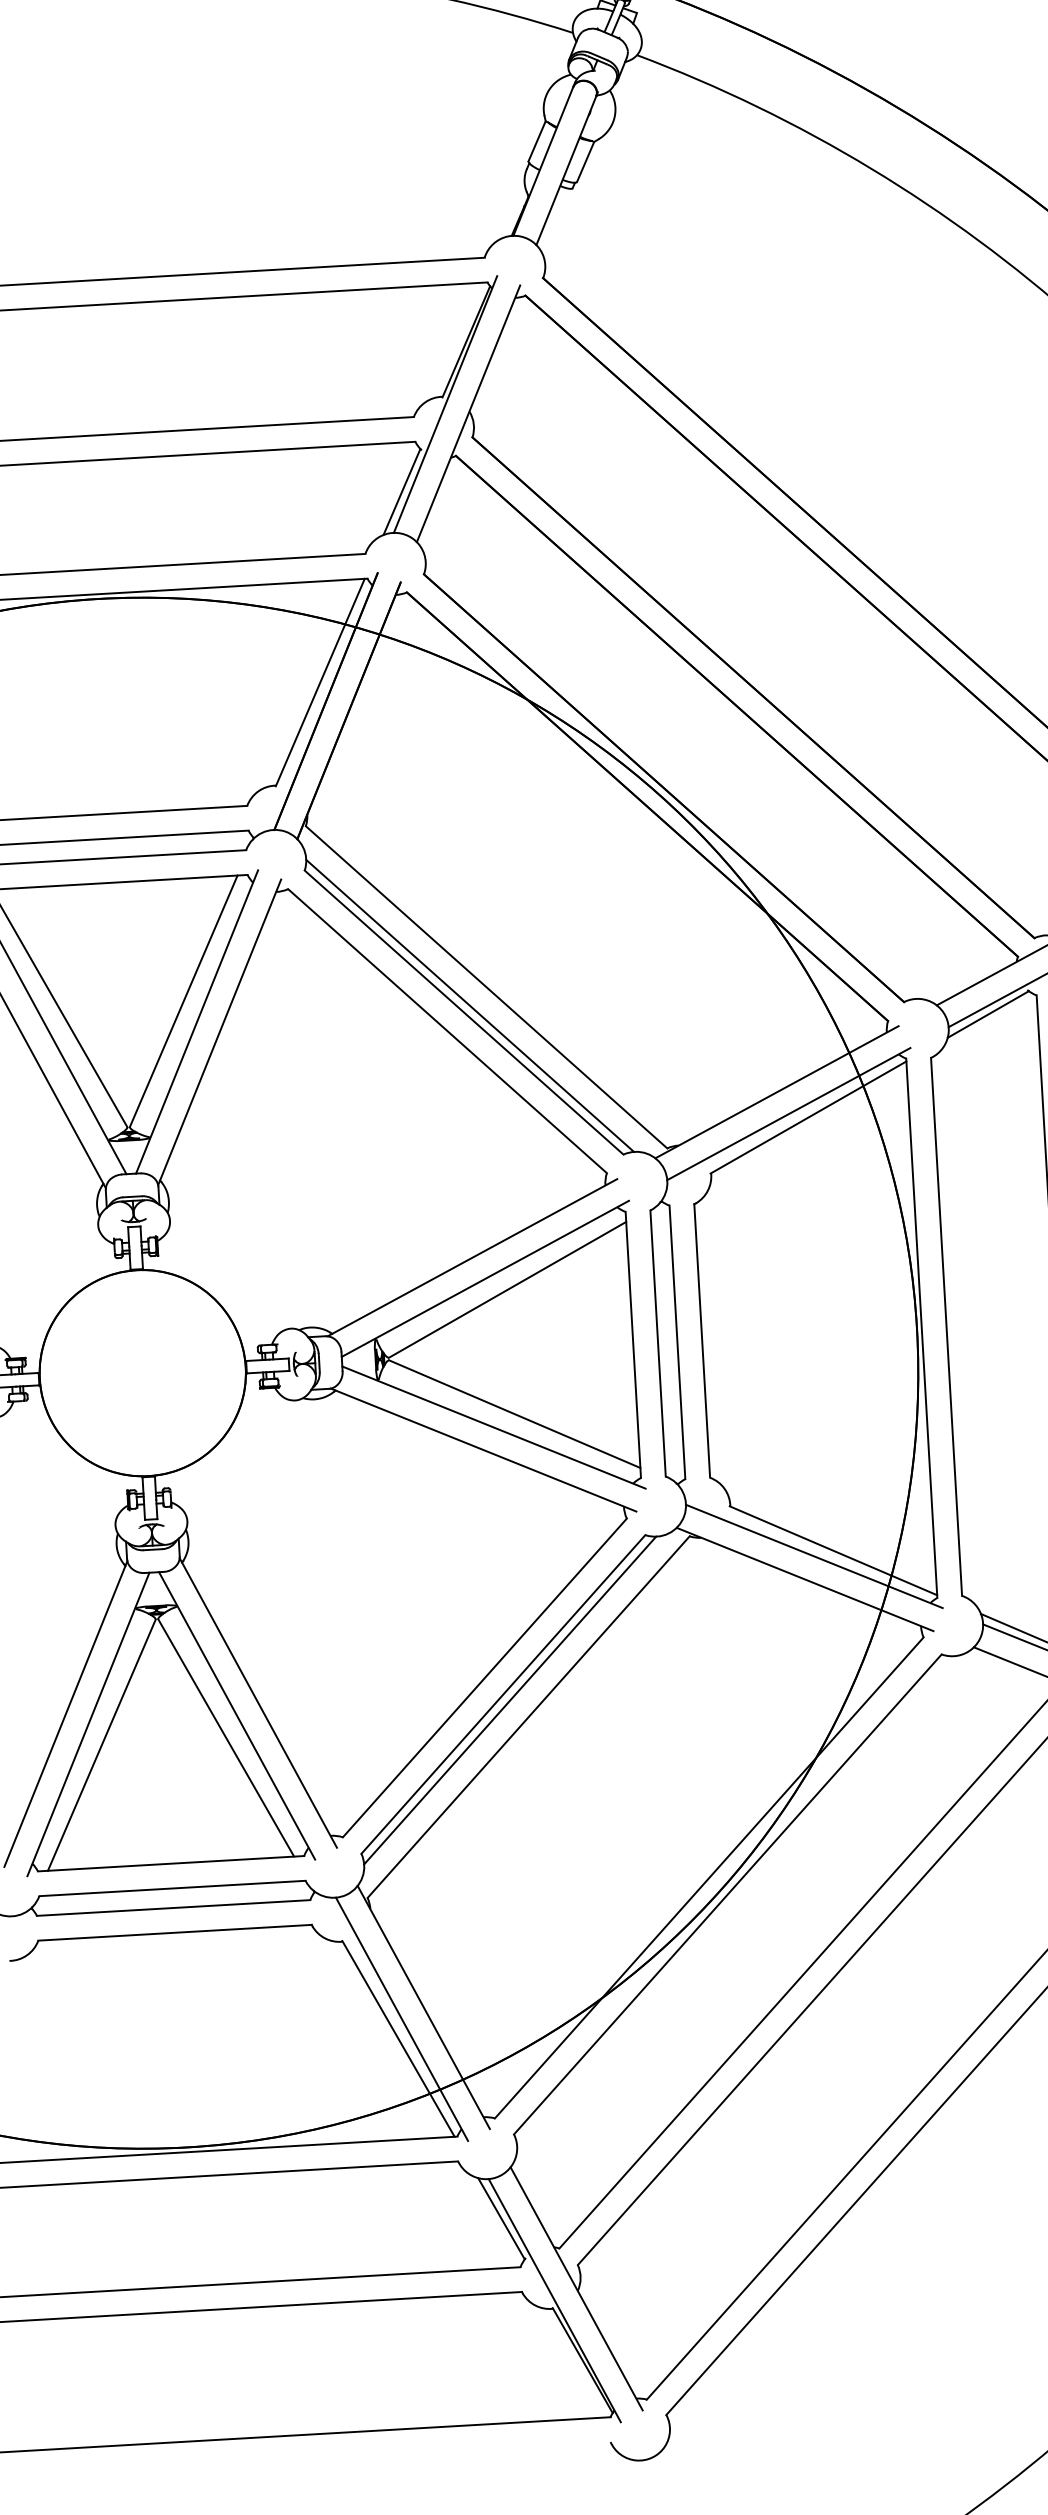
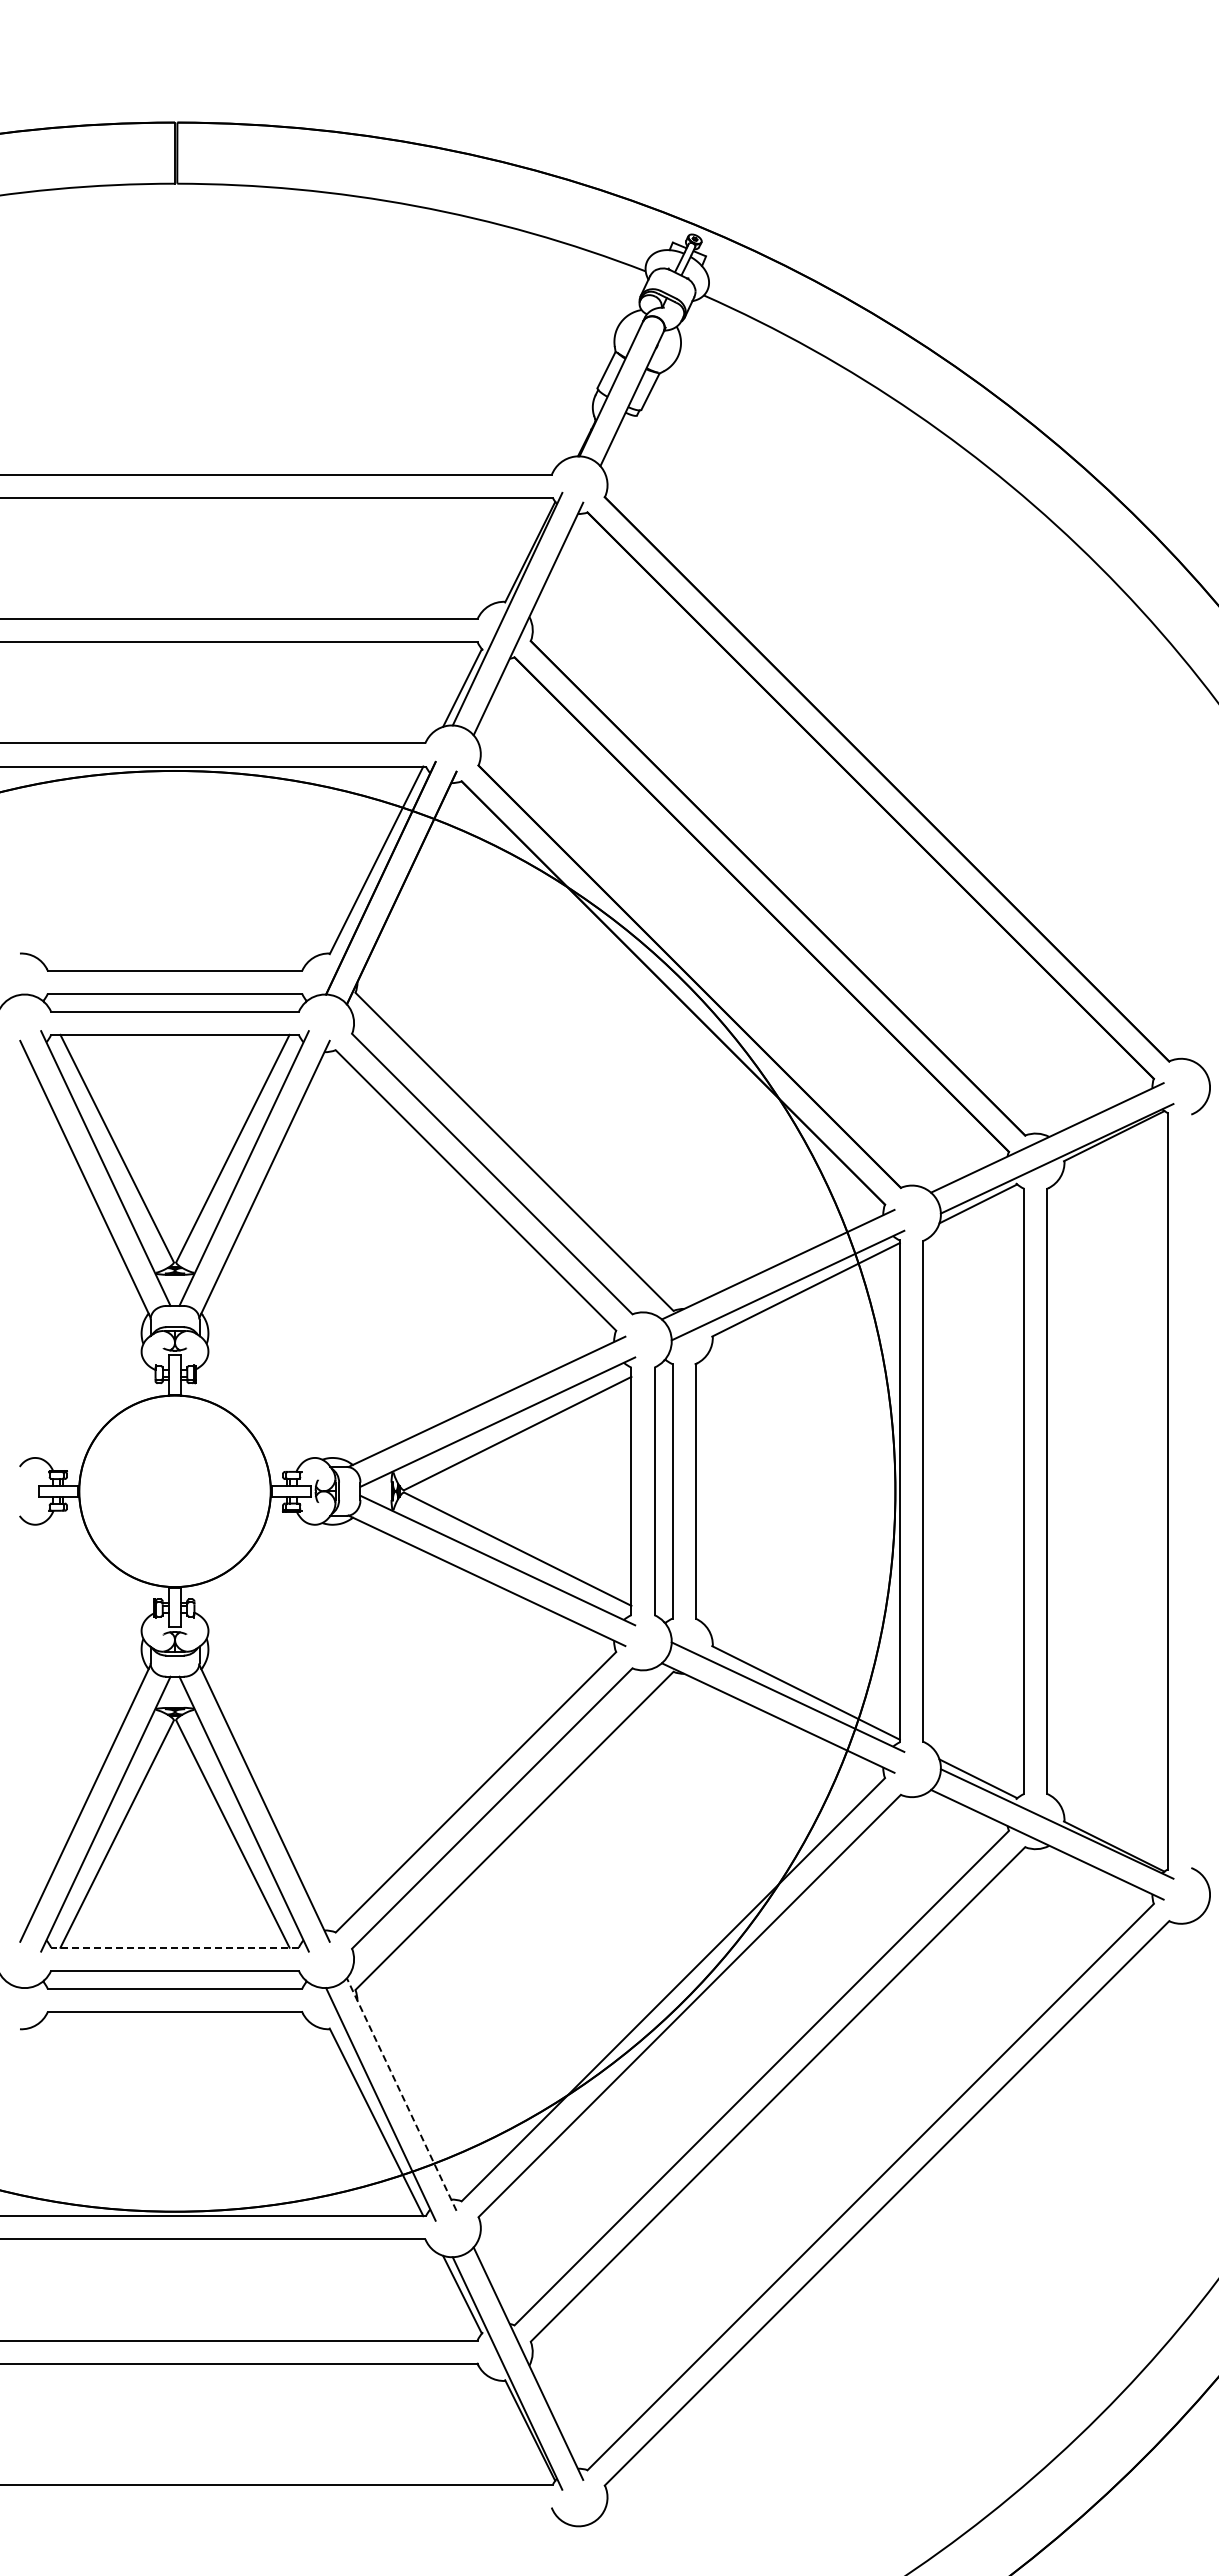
line: (470, 1006) -> (498, 1168), removed
line: (510, 1700) -> (498, 1814), removed
line: (171, 1863) -> (175, 1947), solid -> dashed
line: (423, 2007) -> (401, 2094), solid -> dashed

